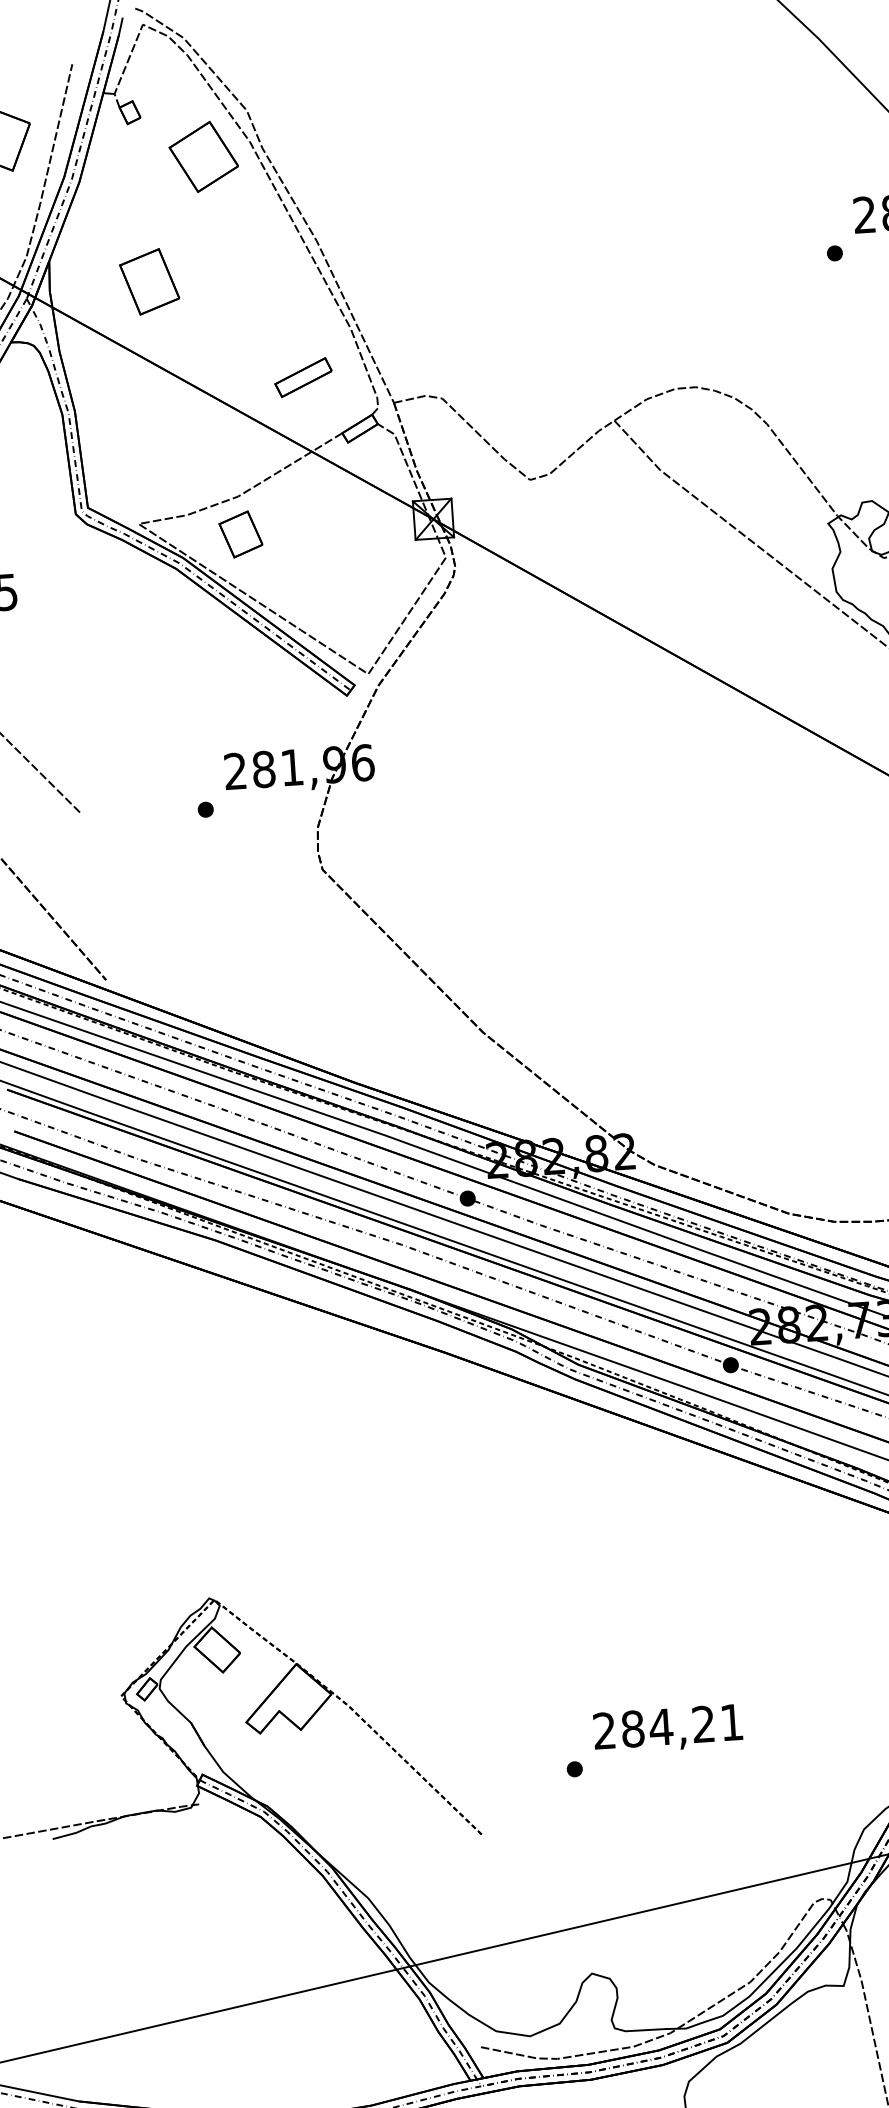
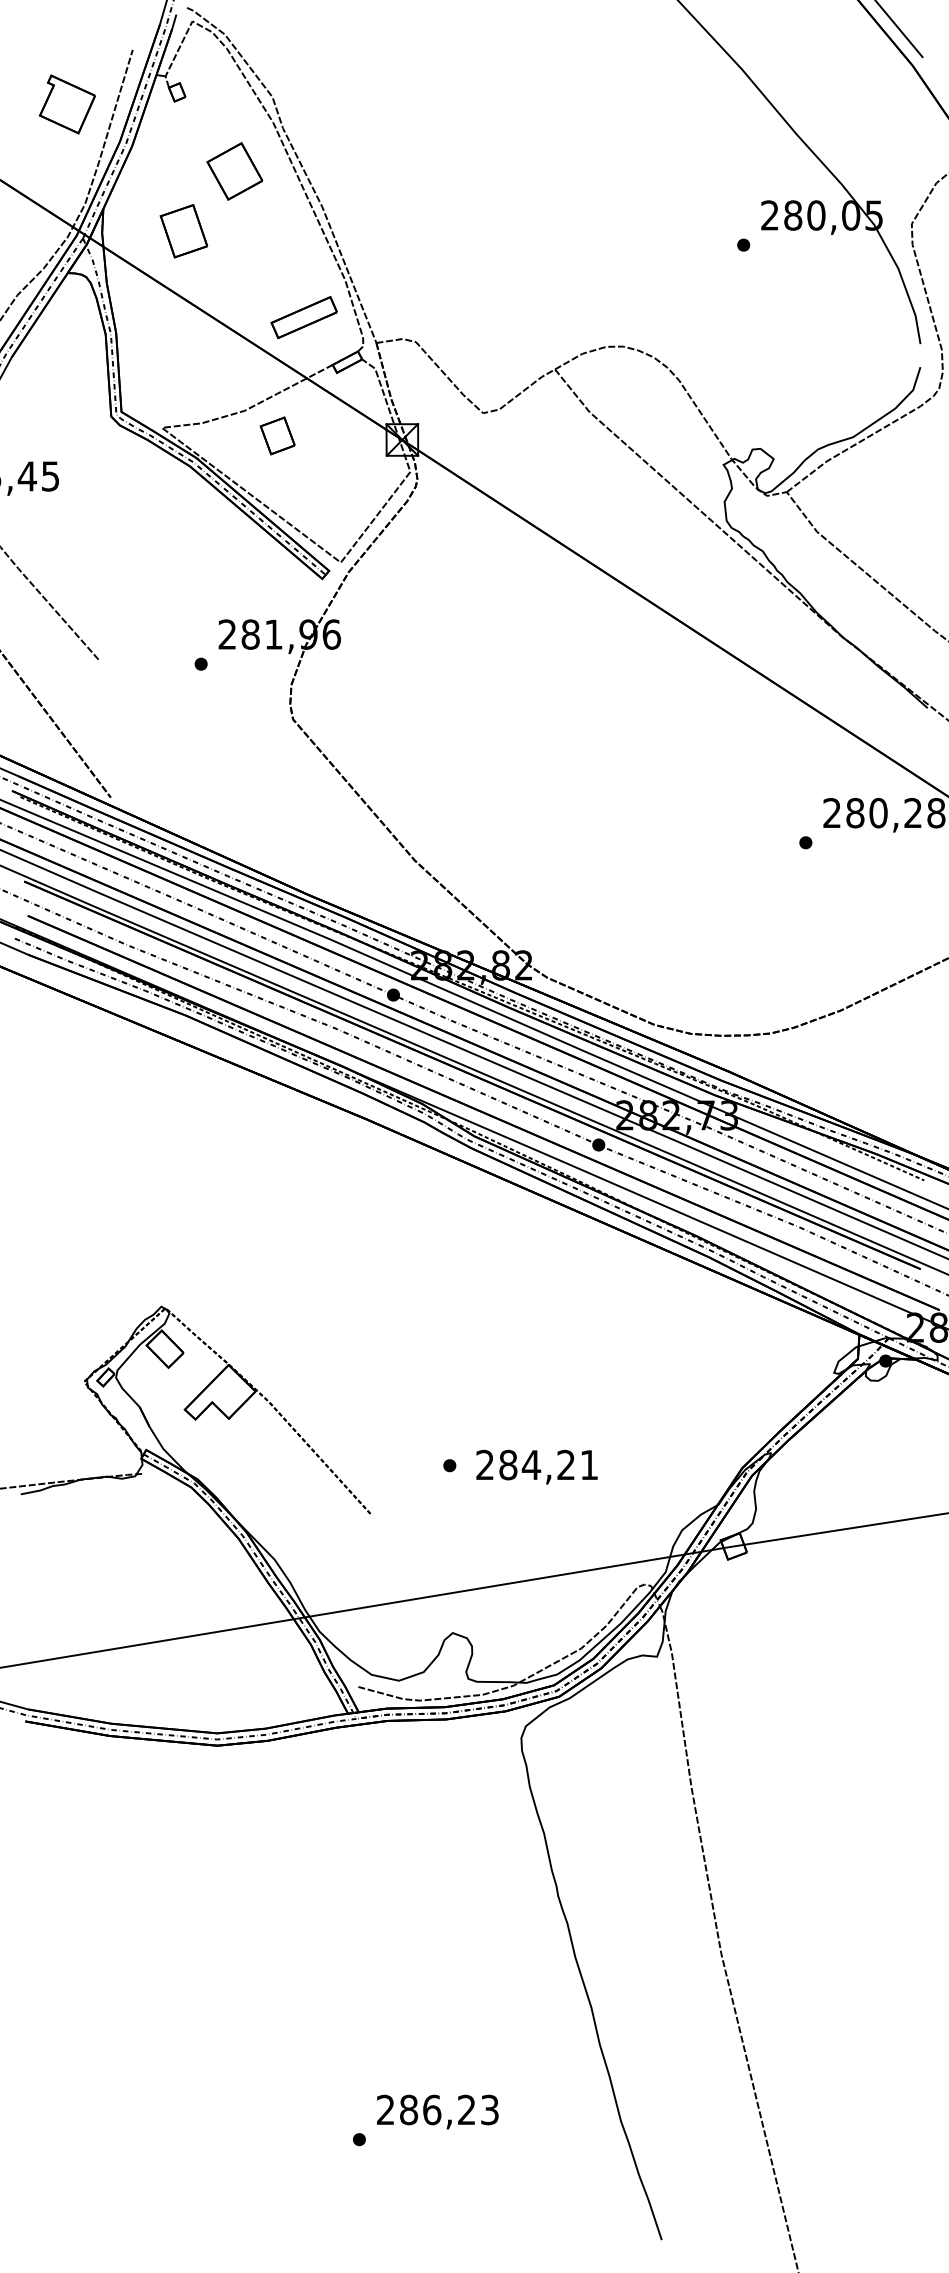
part: (203, 157) -> (234, 171), moved
part: (302, 377) -> (303, 317), size x1.4
part: (240, 533) -> (277, 435), moved
text: (667, 1728) -> (536, 1466), moved

